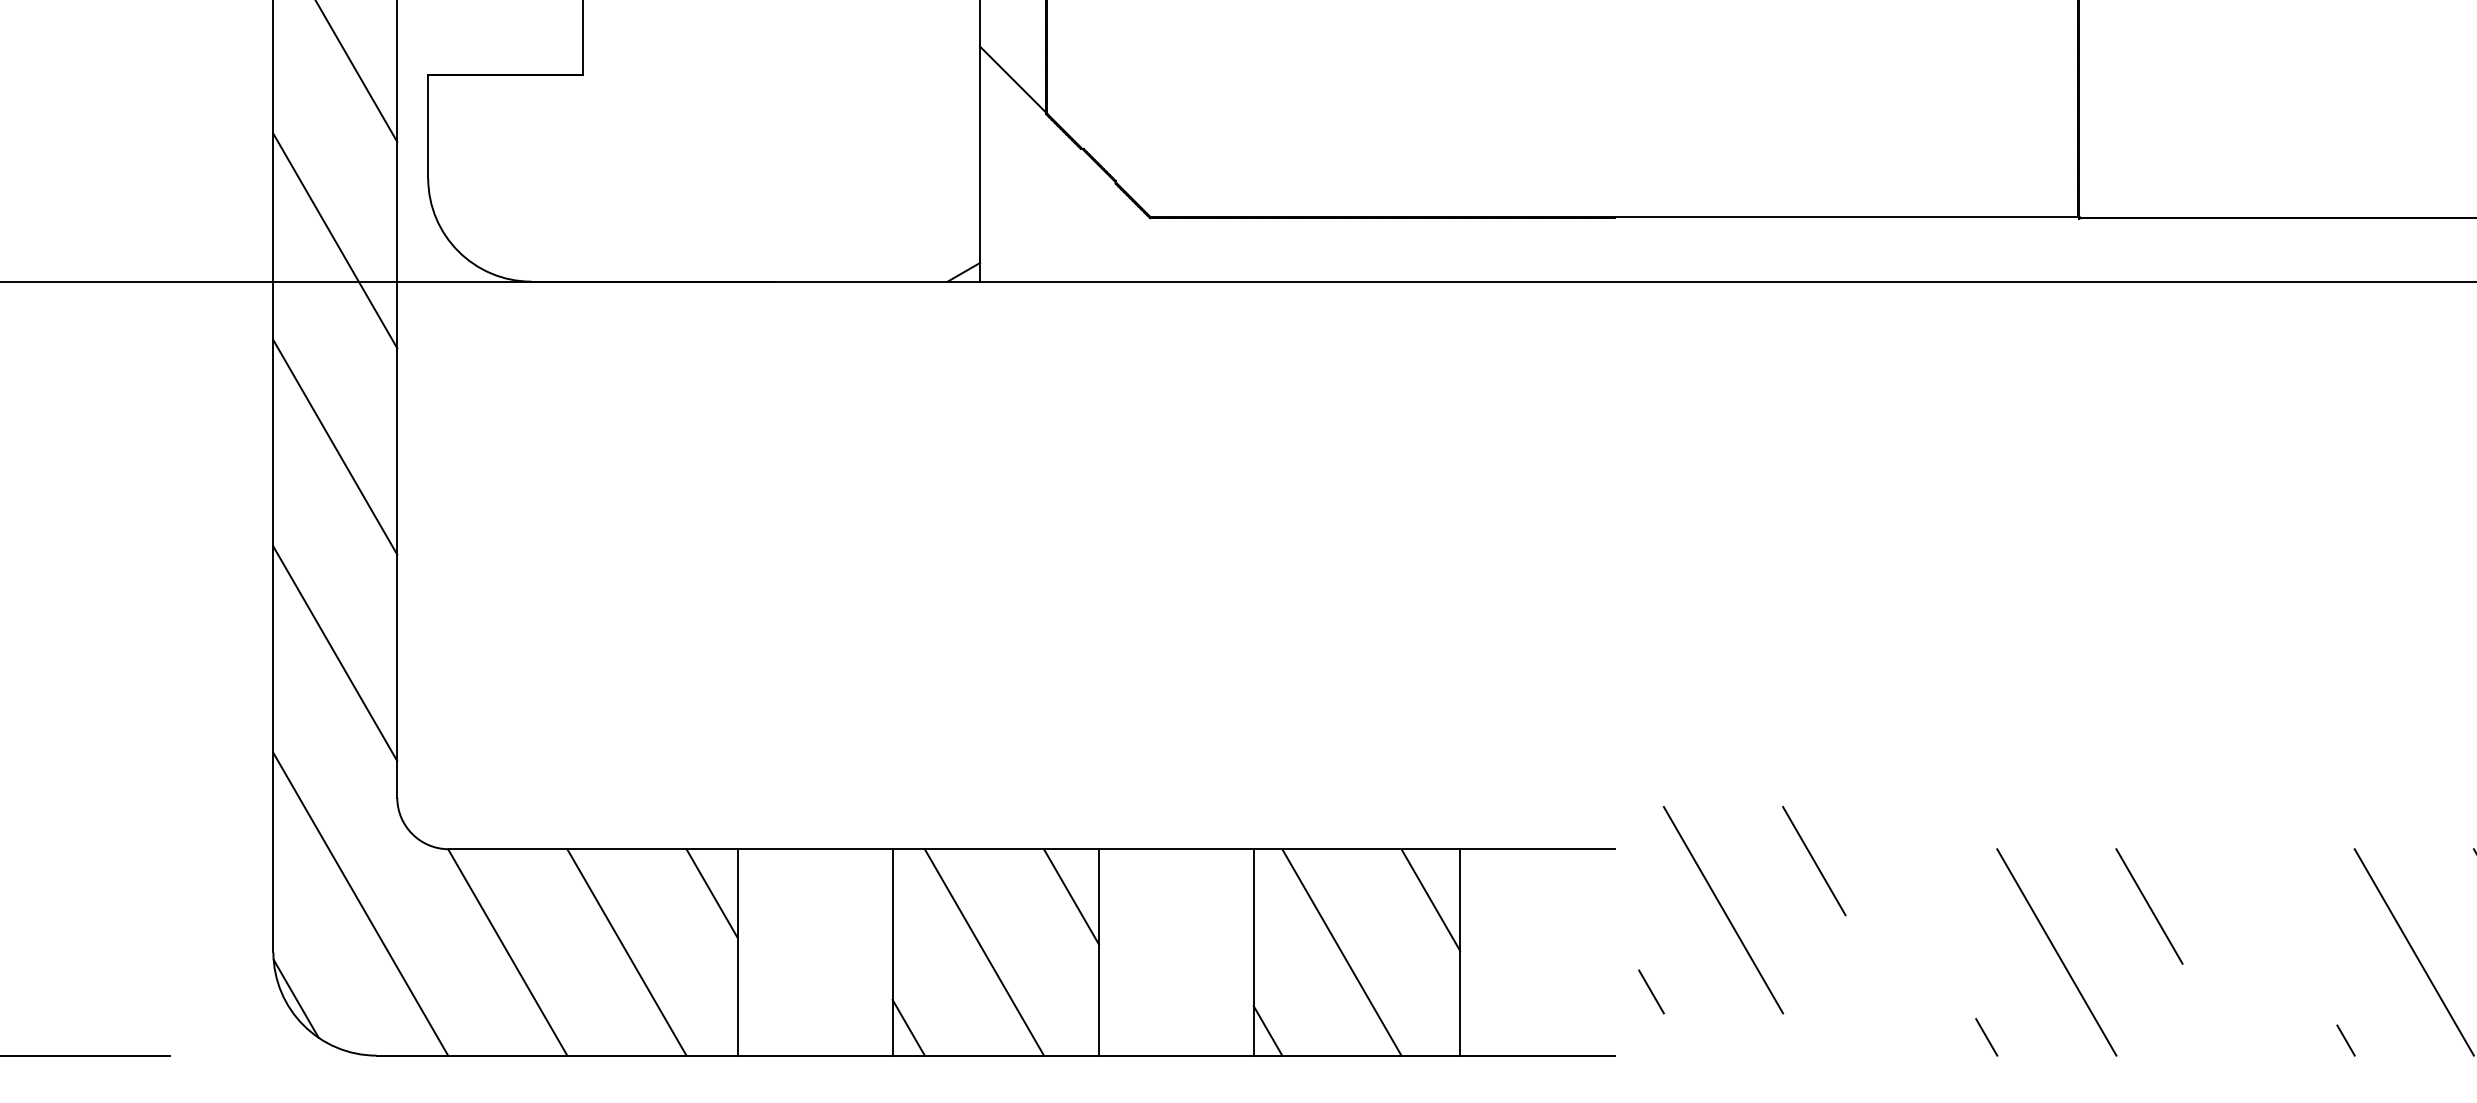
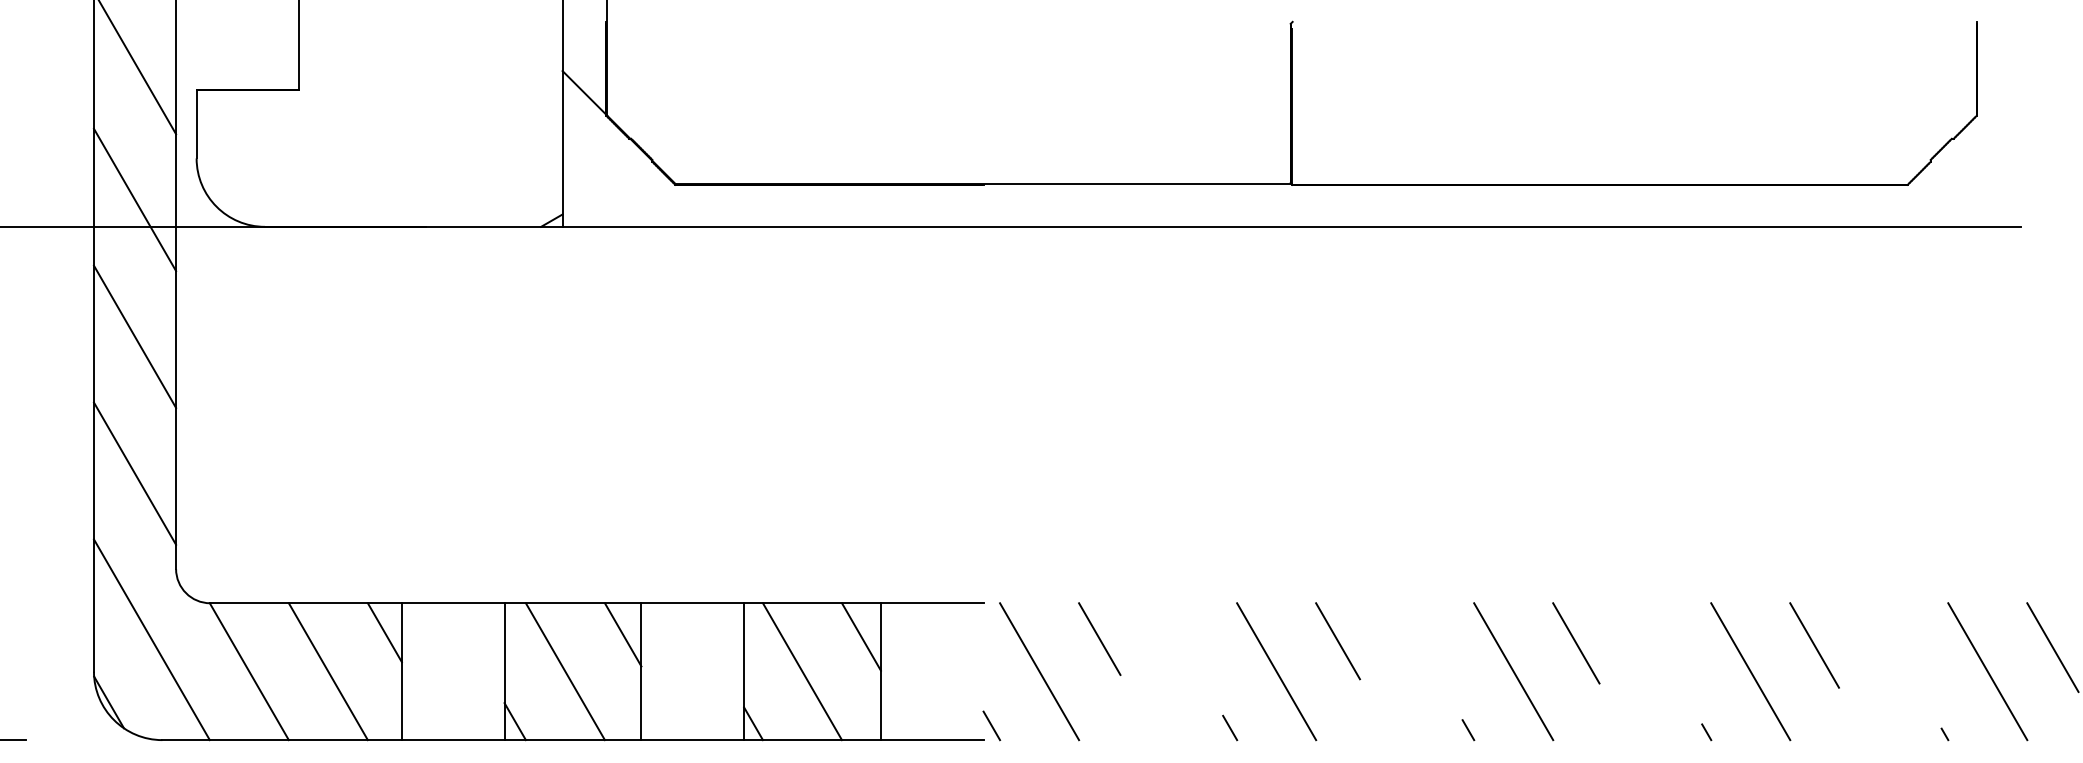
part: (1729, 917) -> (1043, 676), moved

